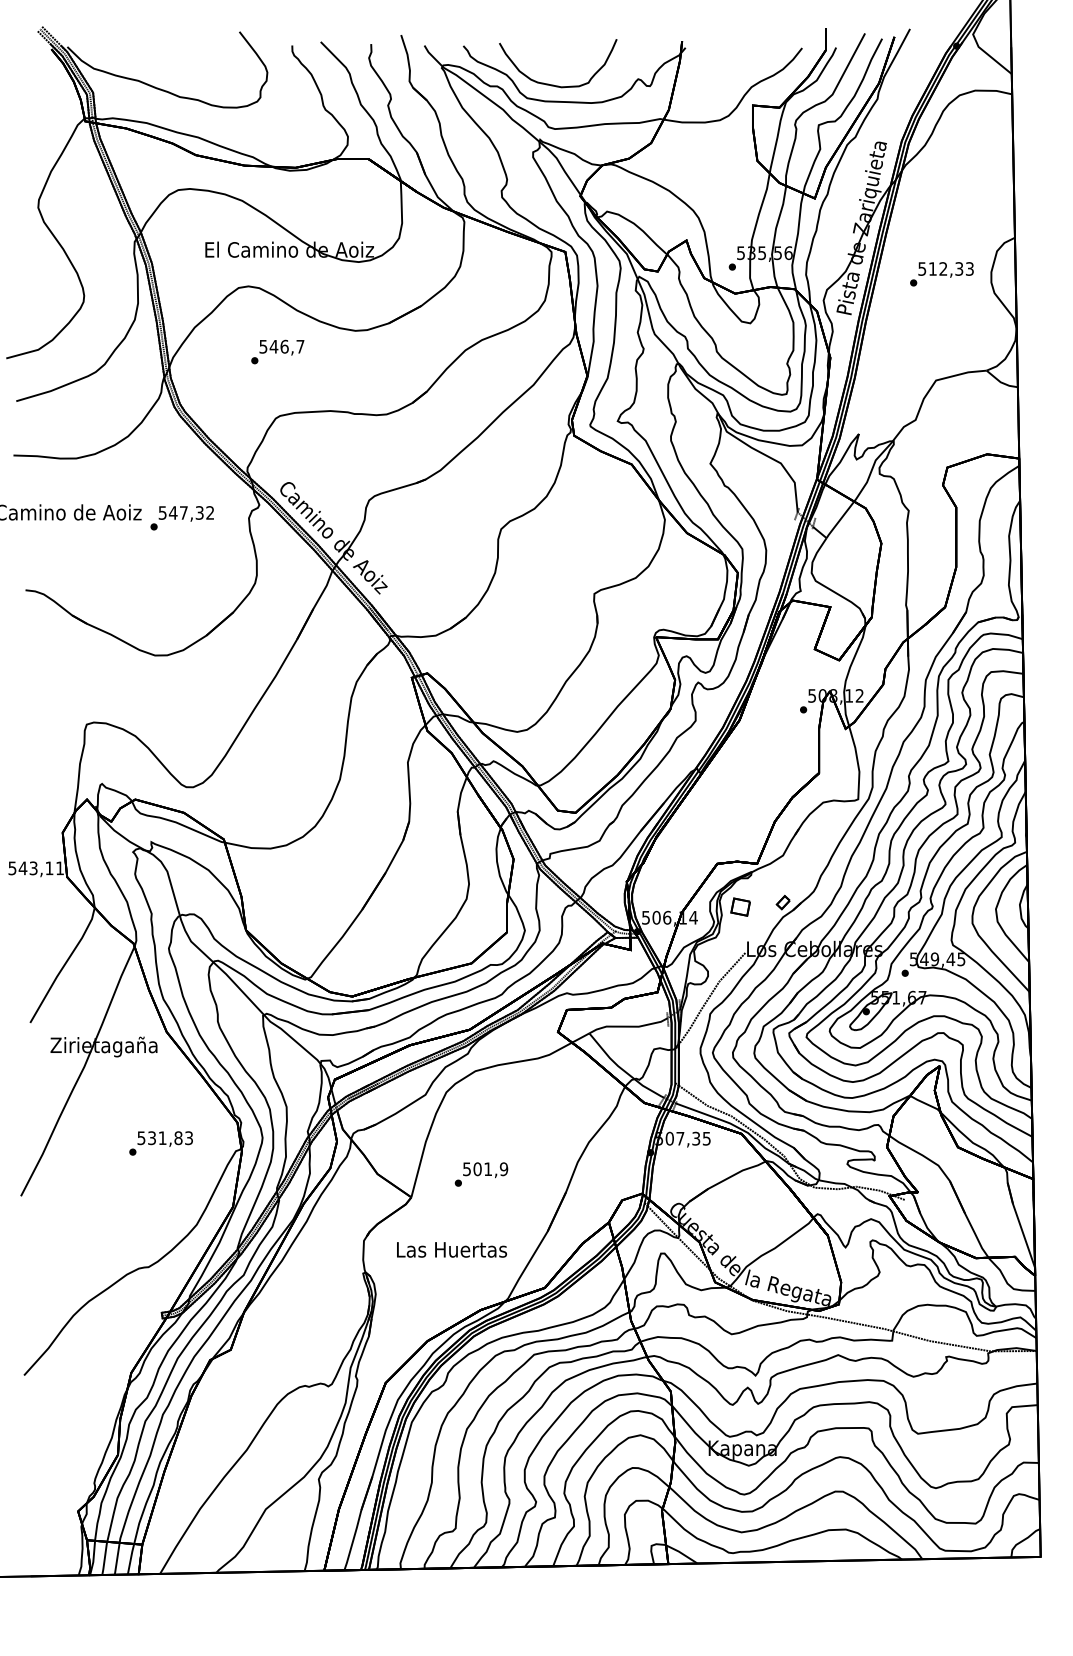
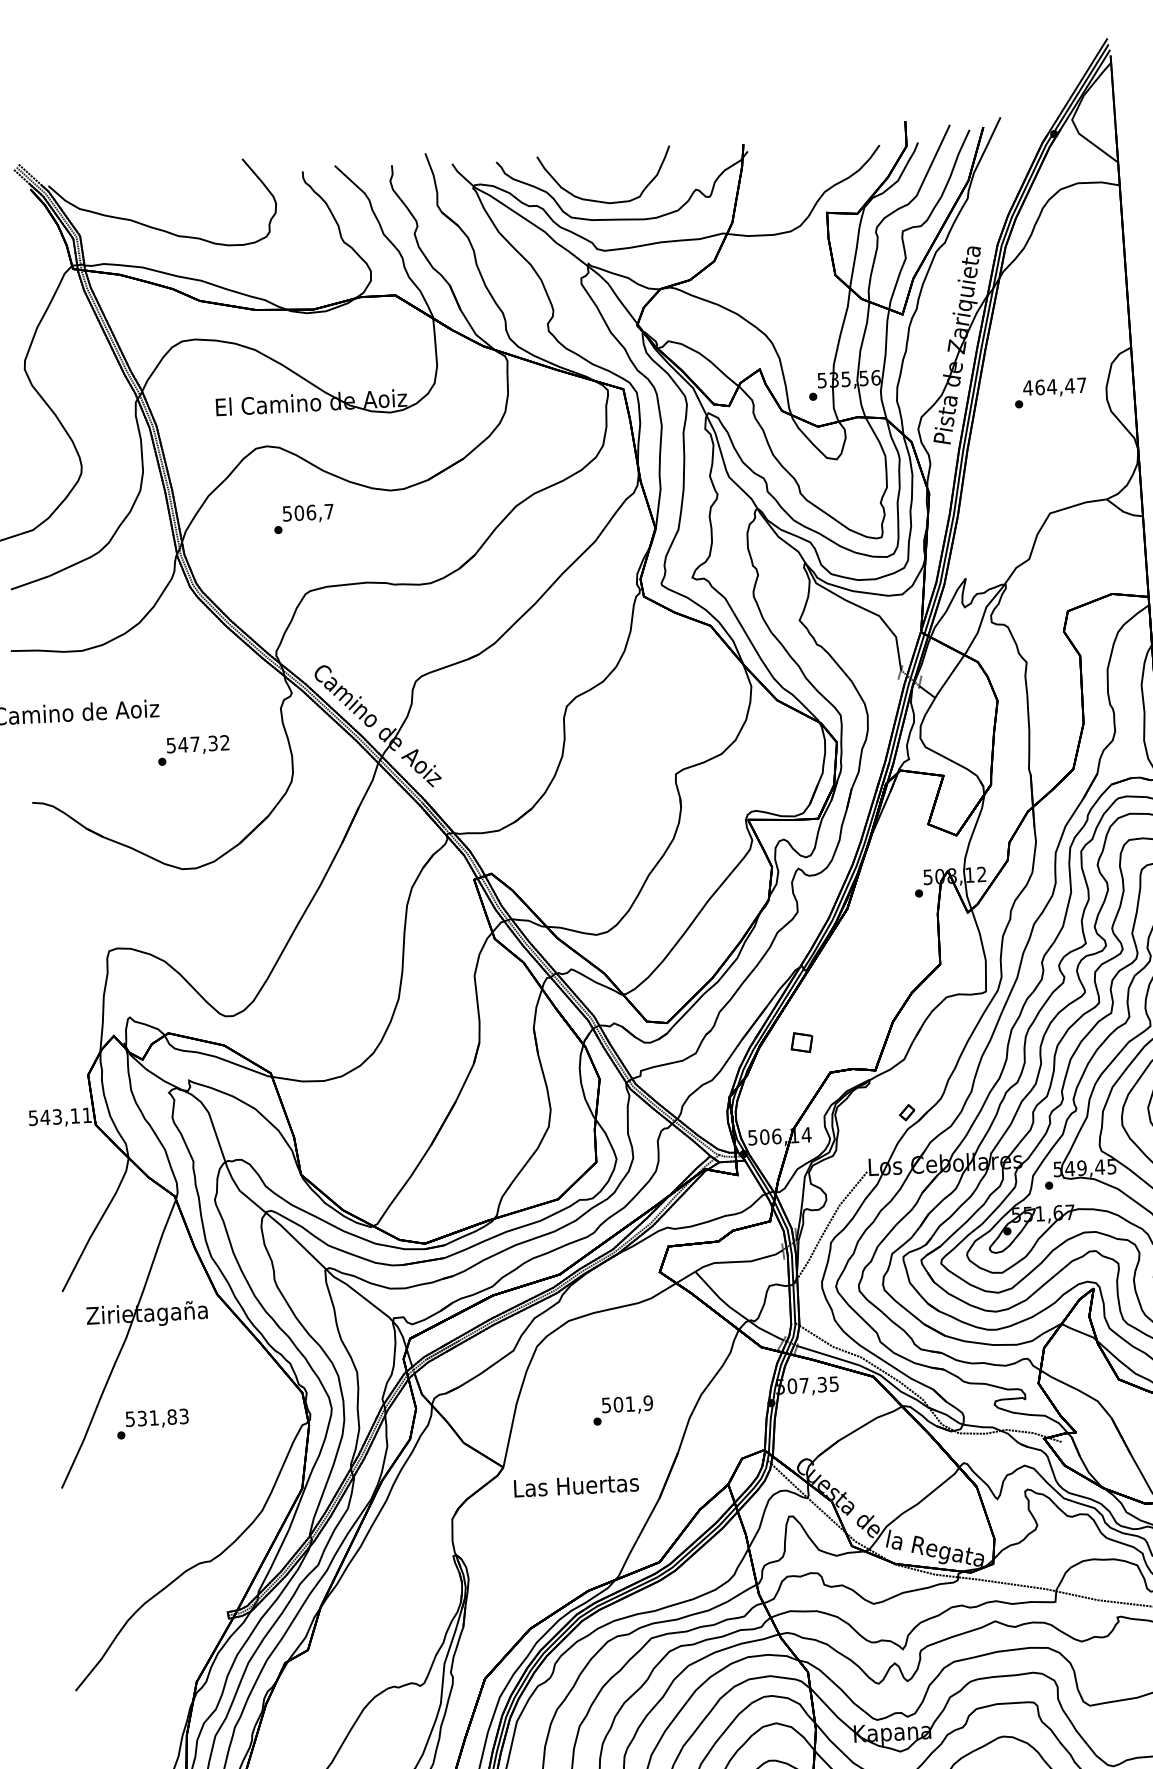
text: (945, 268) -> (1054, 386), 512,33 -> 464,47
text: (273, 346) -> (298, 512), 546,7 -> 506,7
text: (181, 518) -> (192, 750), moved
part: (740, 906) -> (801, 1041), moved
text: (160, 1143) -> (152, 1424), moved
text: (481, 1174) -> (623, 1410), moved
text: (452, 1249) -> (577, 1485), moved

